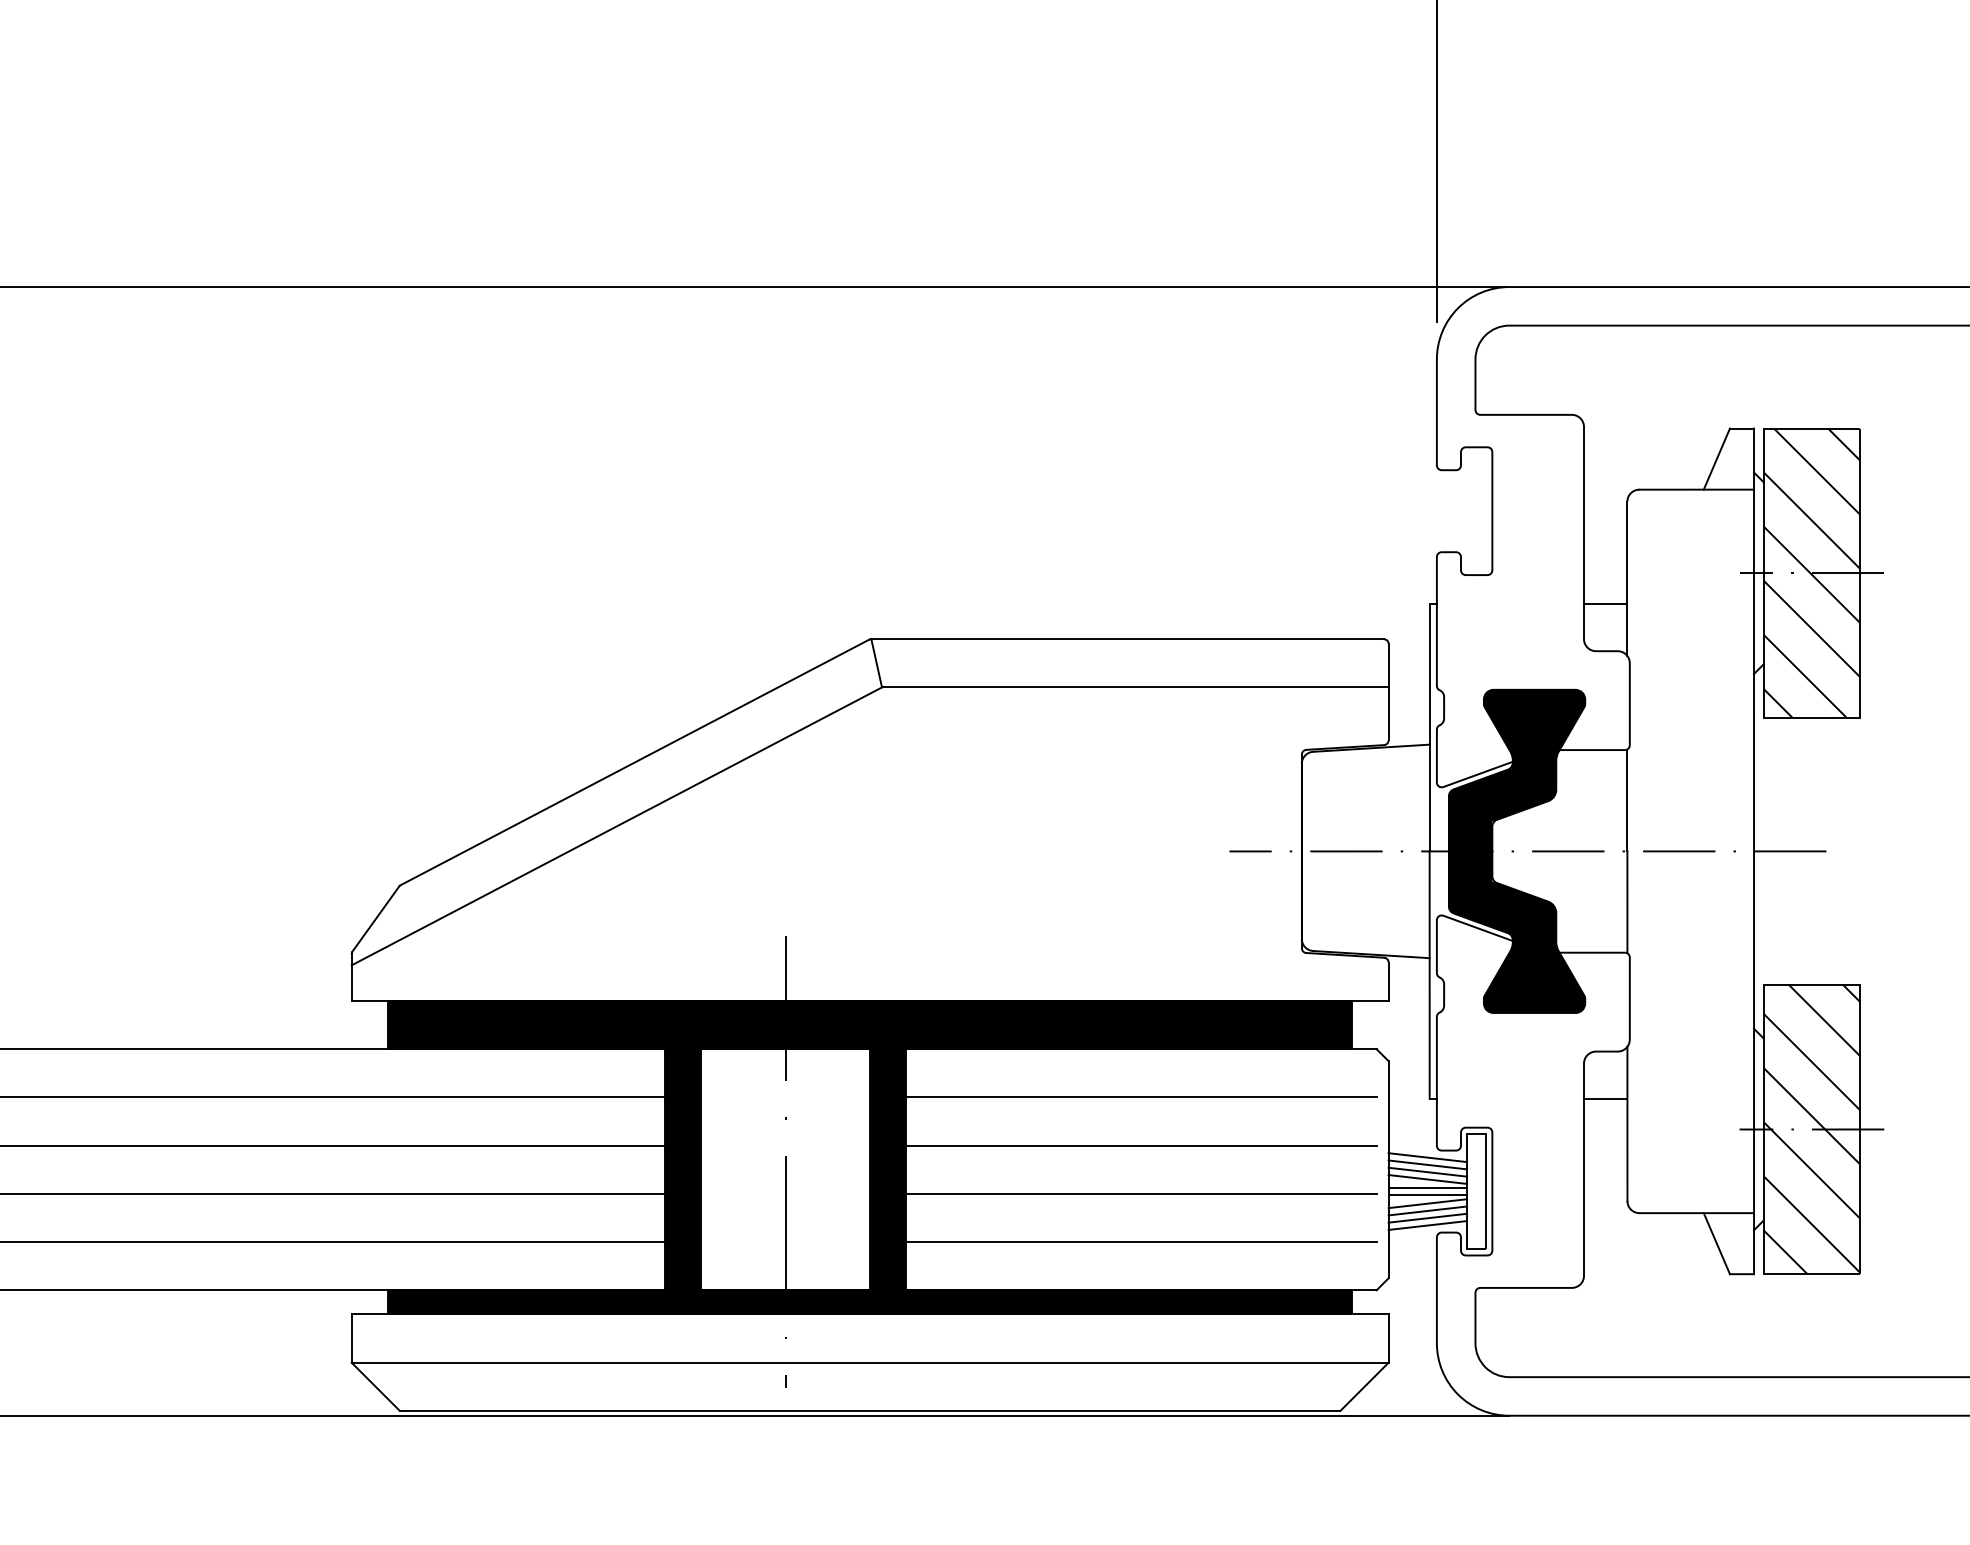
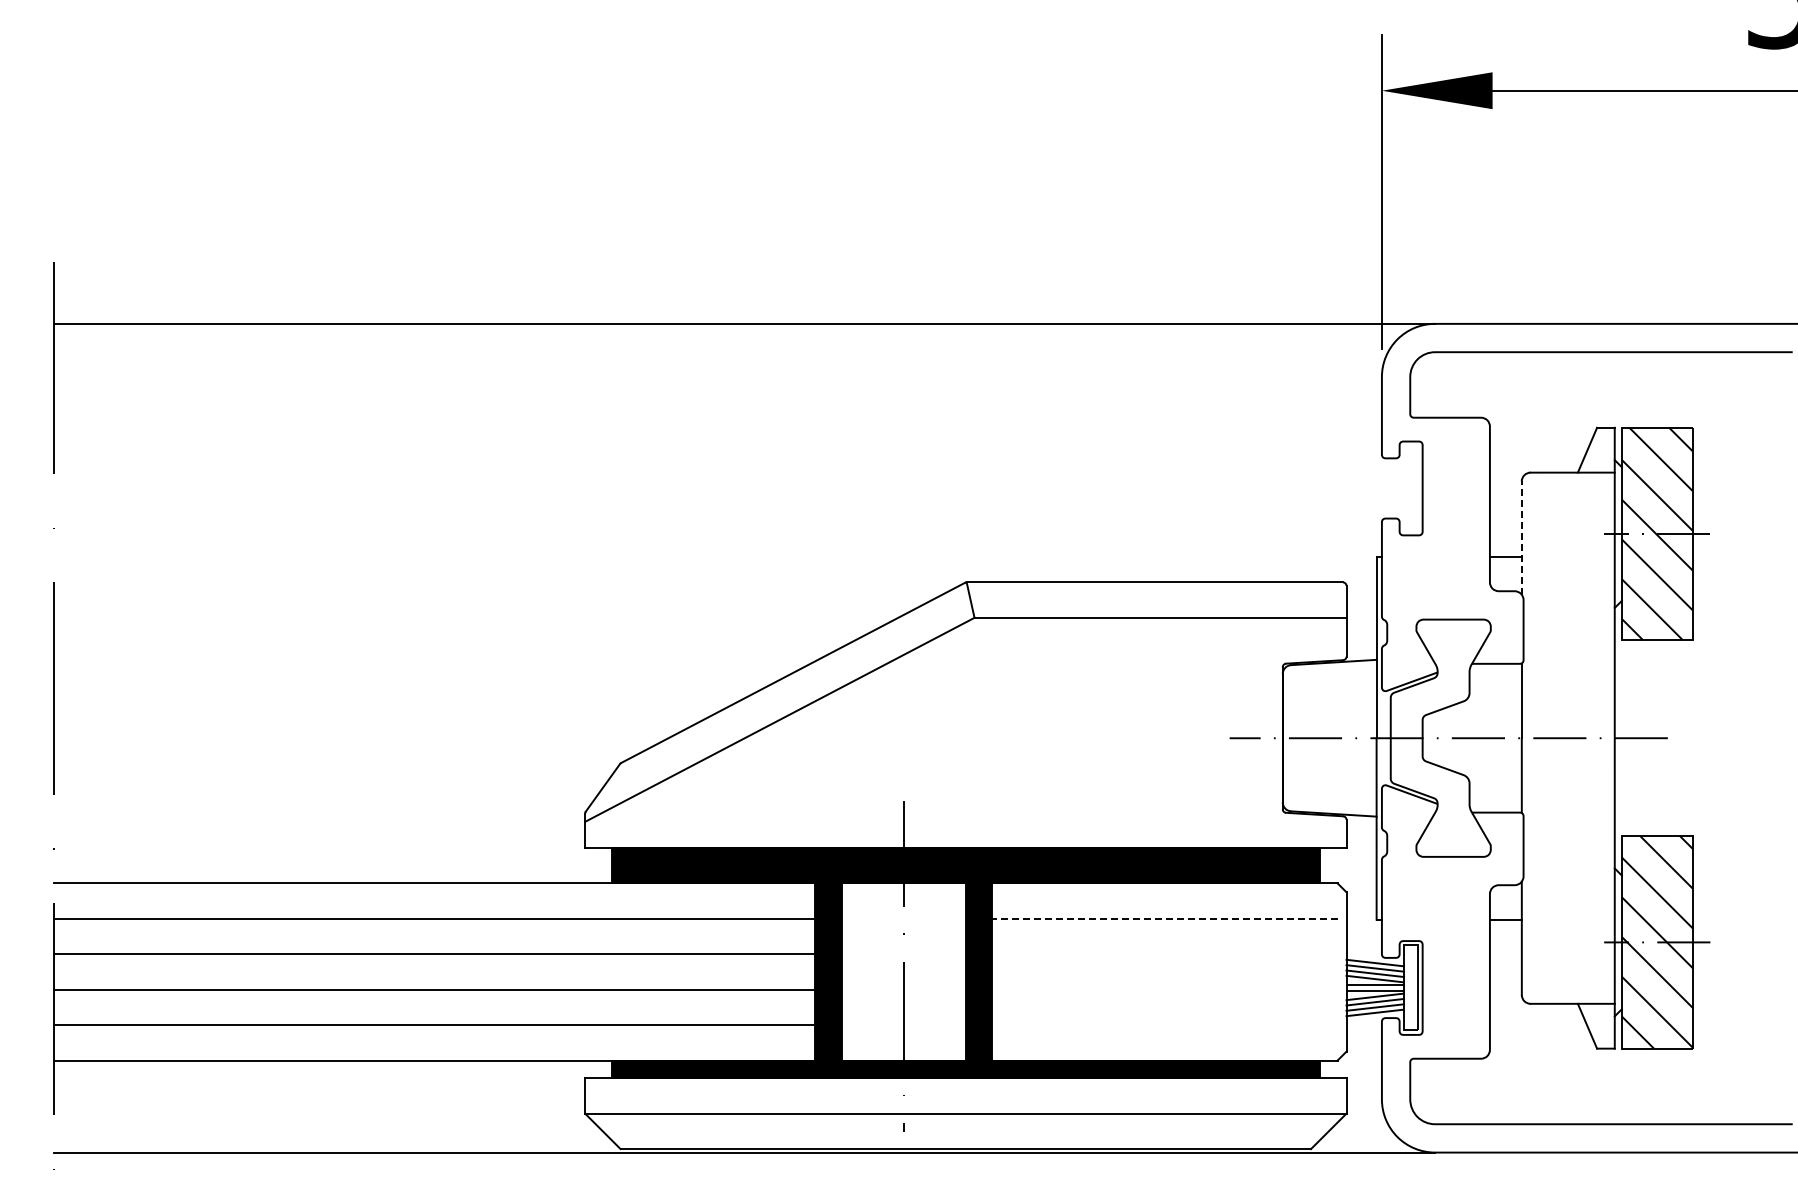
line: (1626, 579) -> (1521, 538), solid -> dashed
fill: (1516, 850) -> (1440, 737), removed
line: (1142, 1096) -> (1165, 918), solid -> dashed
line: (1140, 1145) -> (1164, 954), removed
line: (1140, 1193) -> (1164, 989), removed
line: (1140, 1242) -> (1164, 1025), removed

